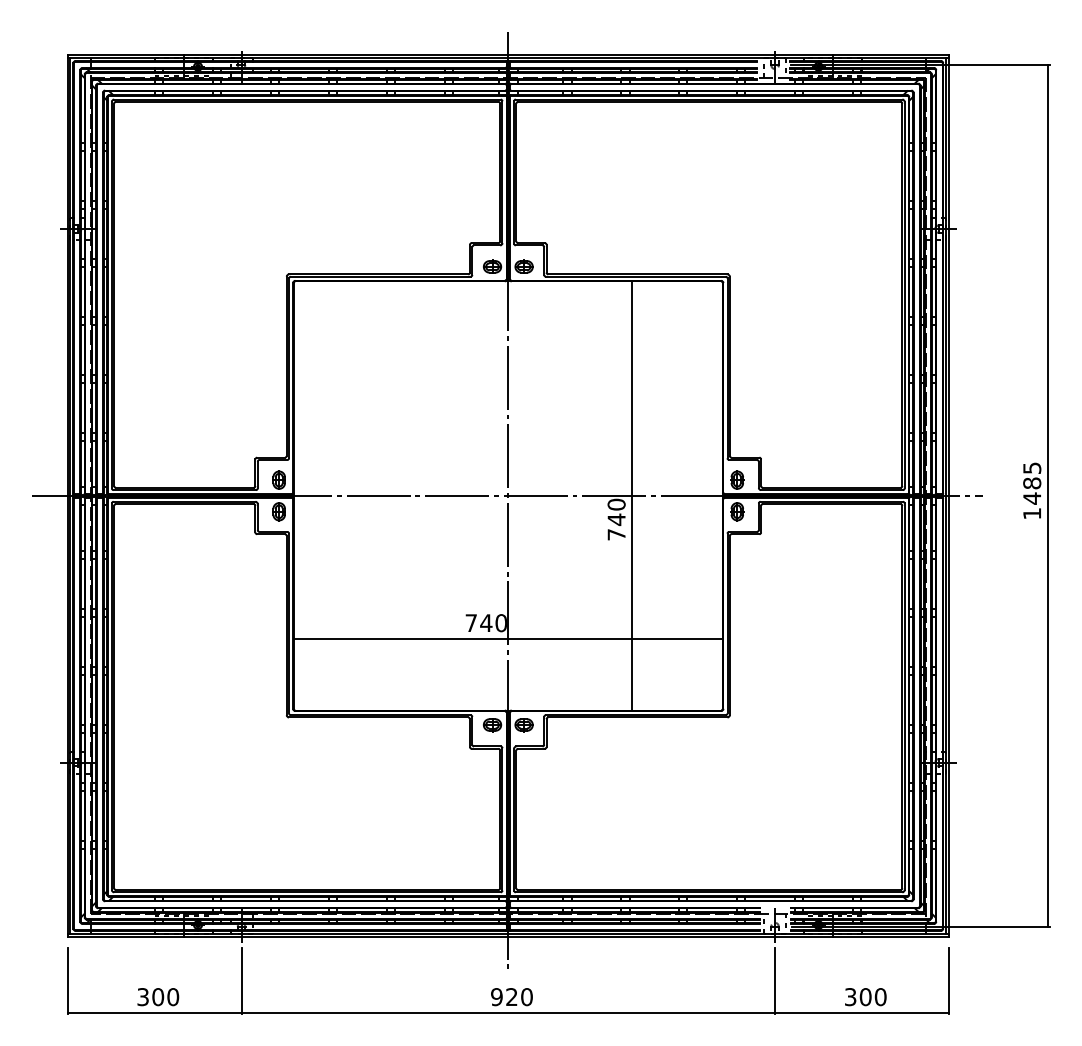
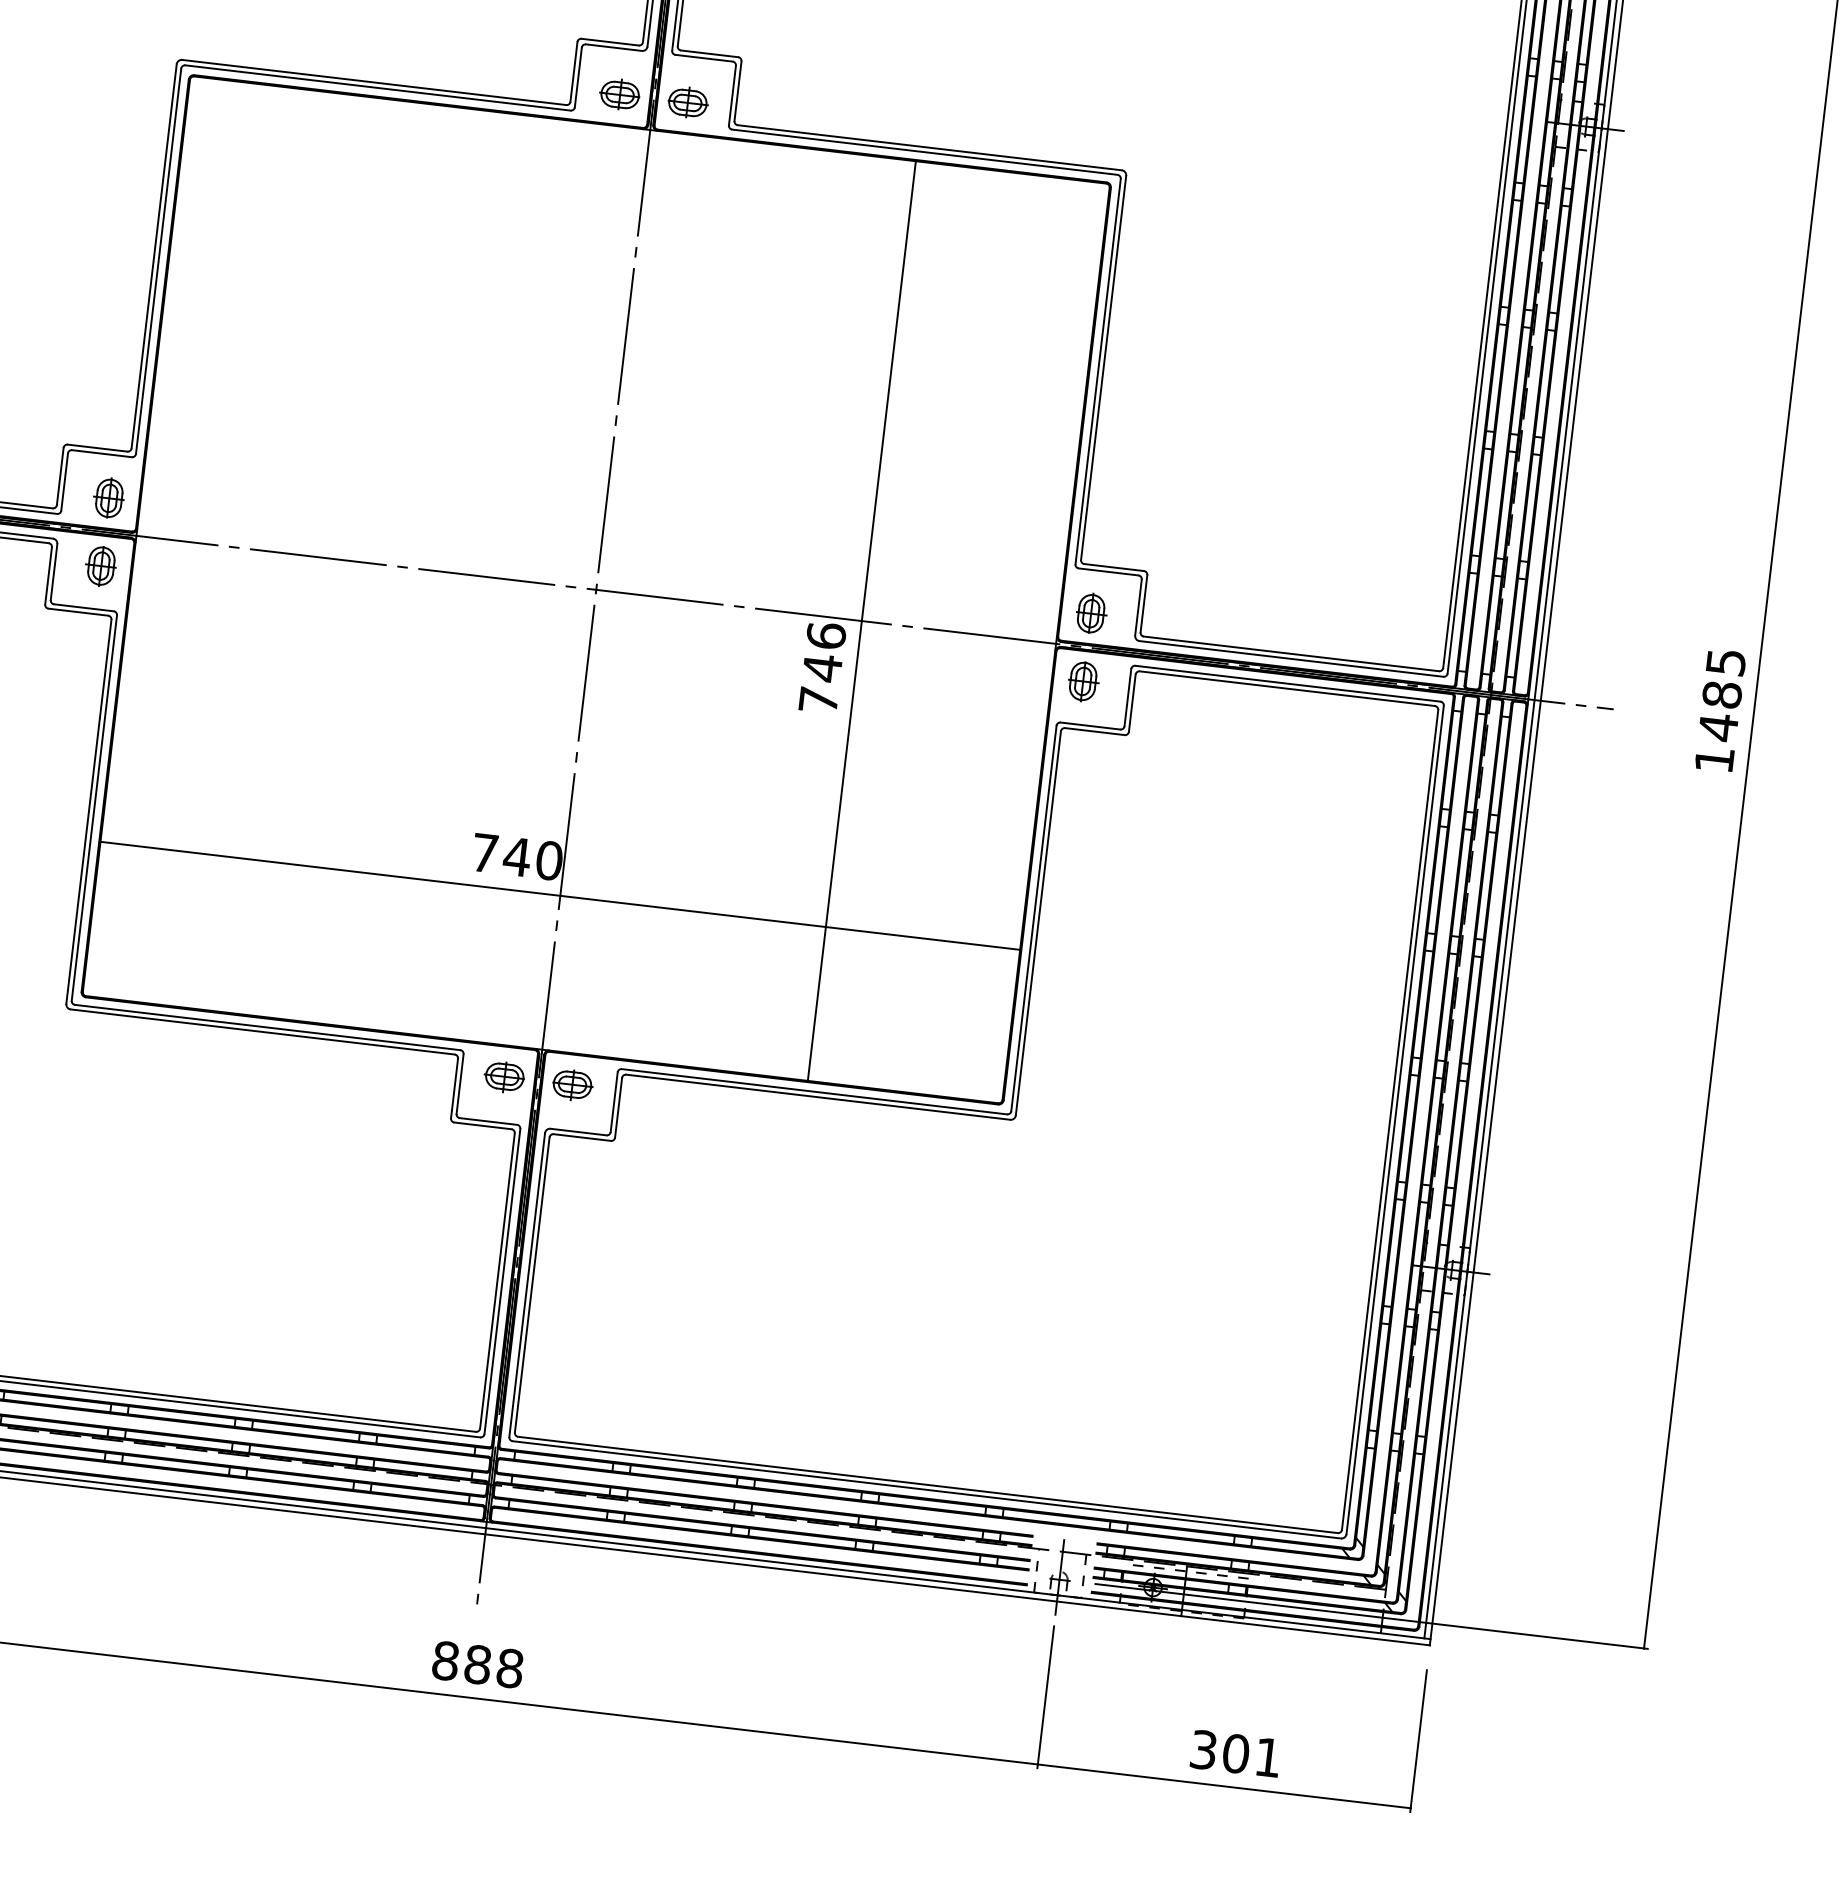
text: (616, 504) -> (826, 635), 740 -> 746
text: (511, 997) -> (476, 1665), 920 -> 888
text: (880, 997) -> (1267, 1758), 300 -> 301

